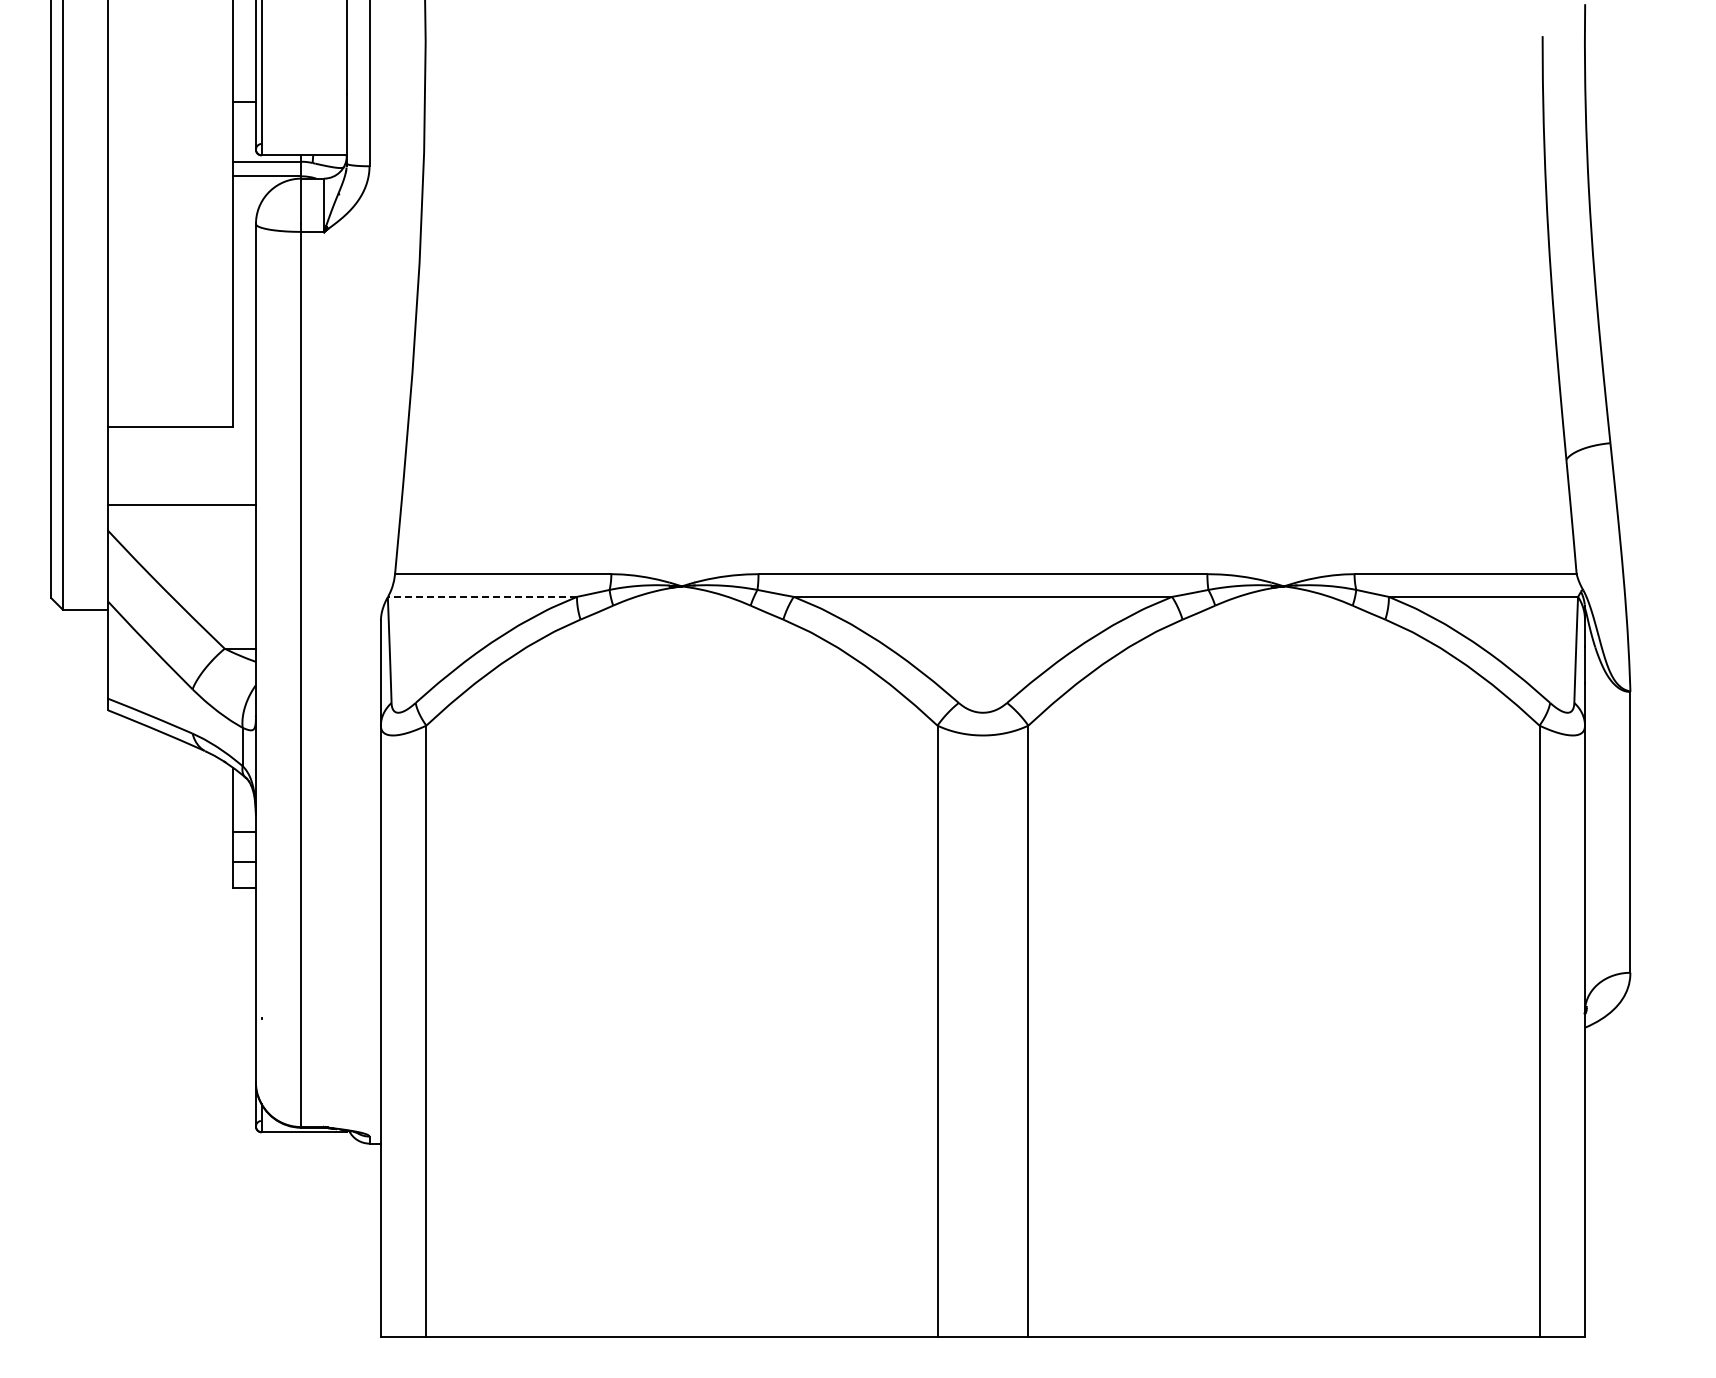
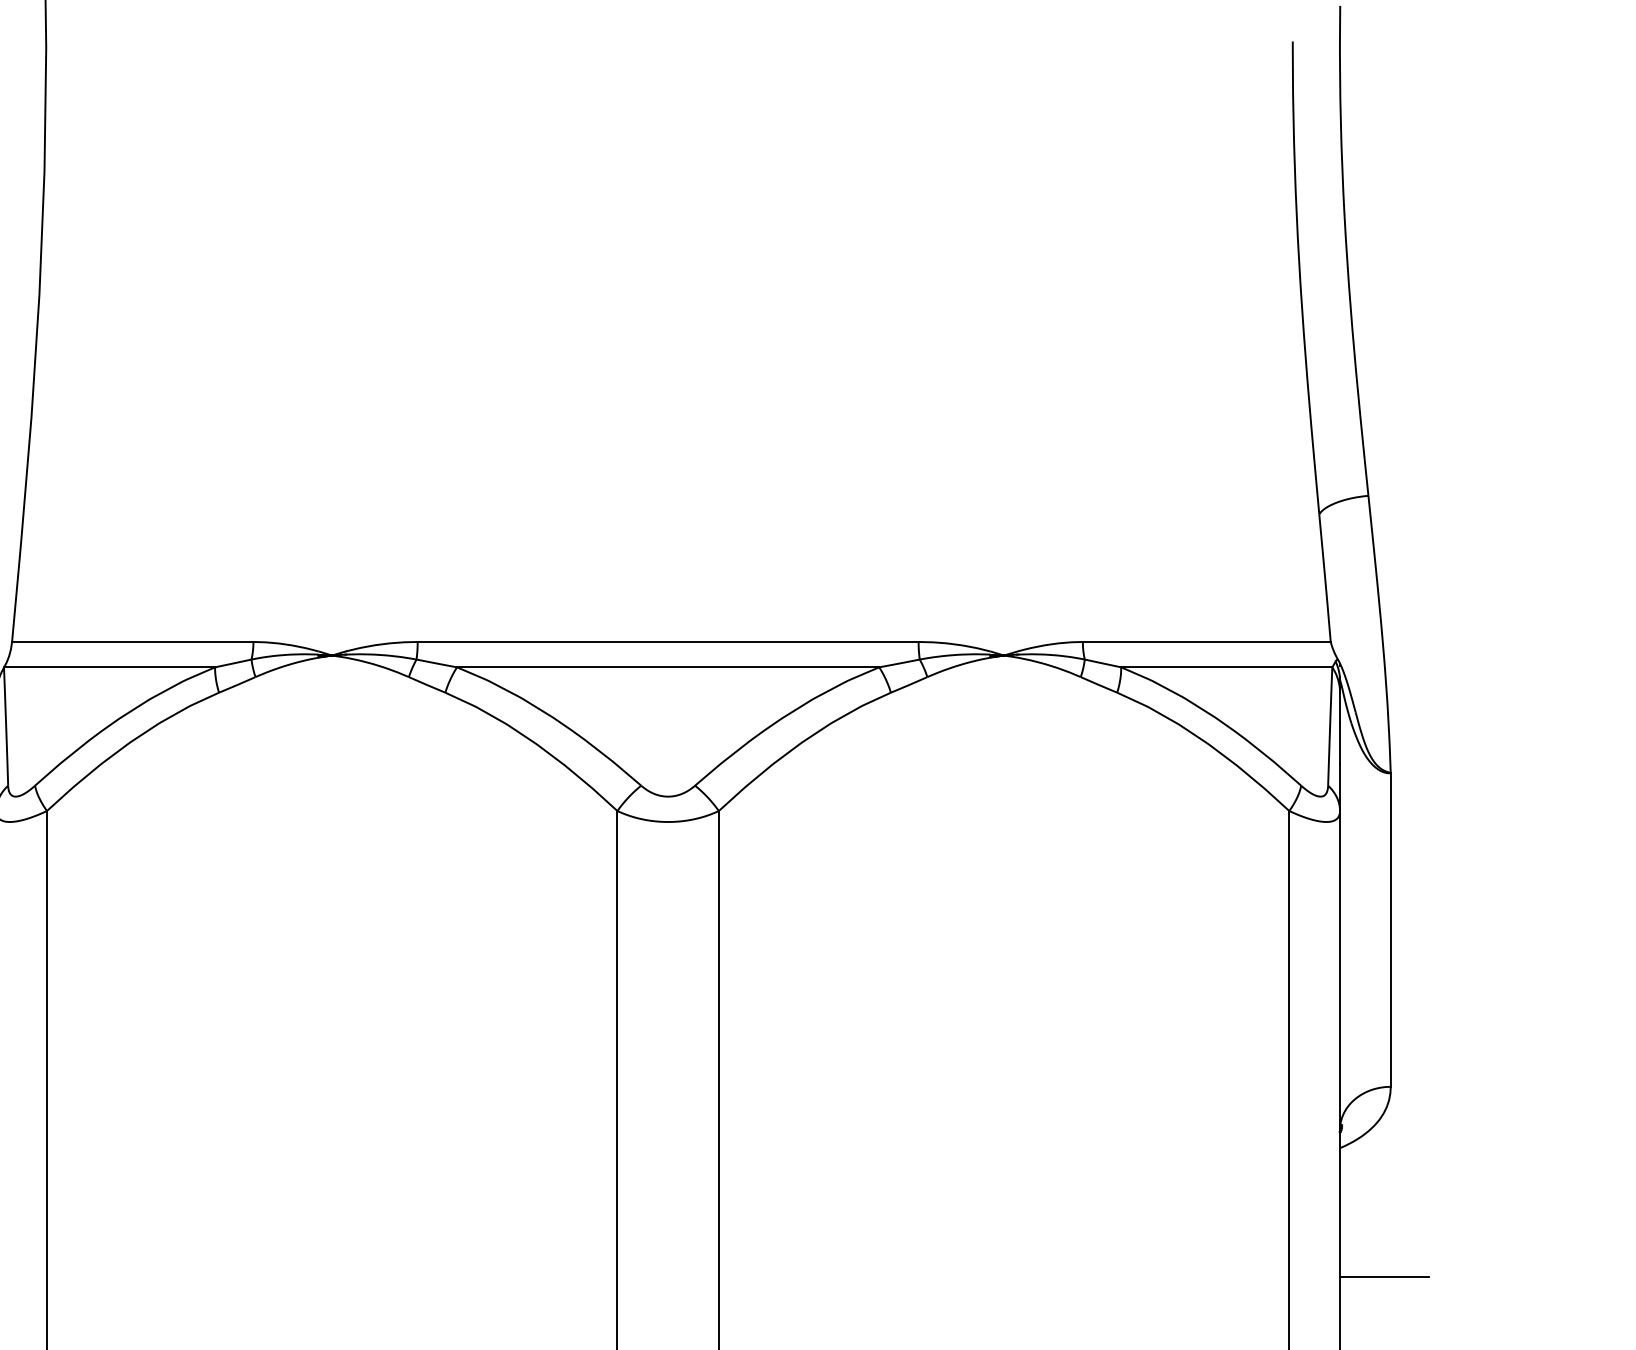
line: (482, 596) -> (109, 666), dashed -> solid
line: (1624, 1143) -> (1384, 1277), added

